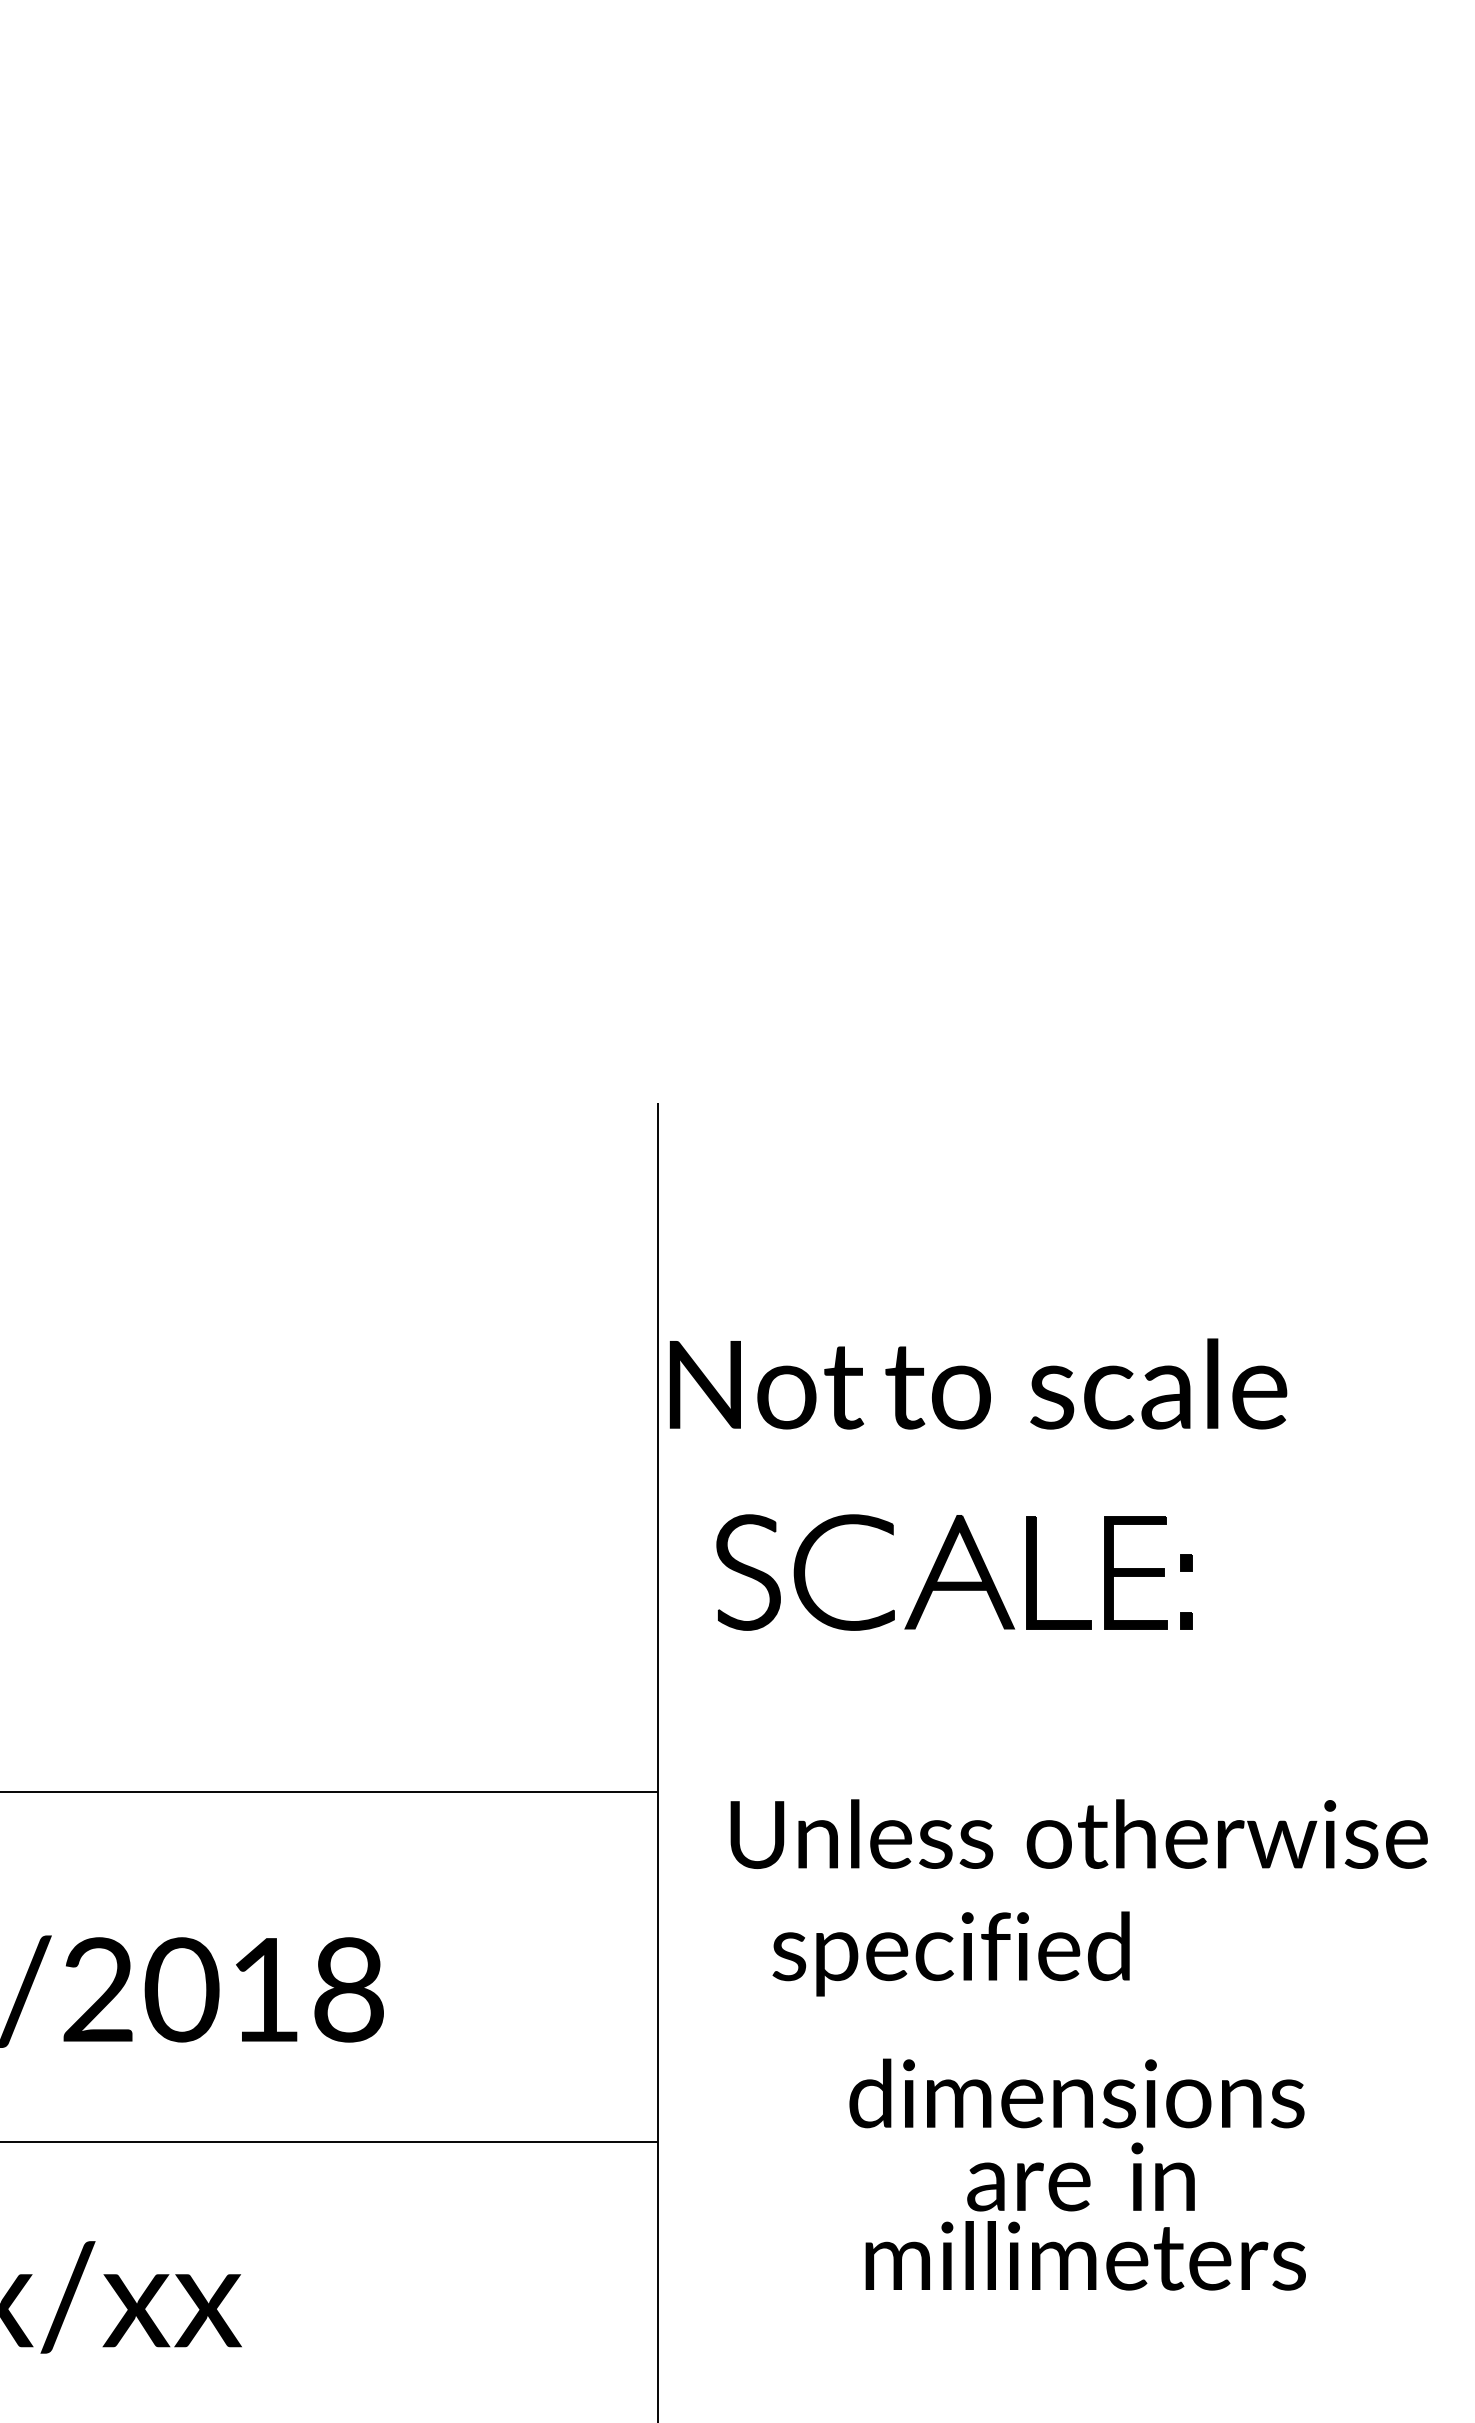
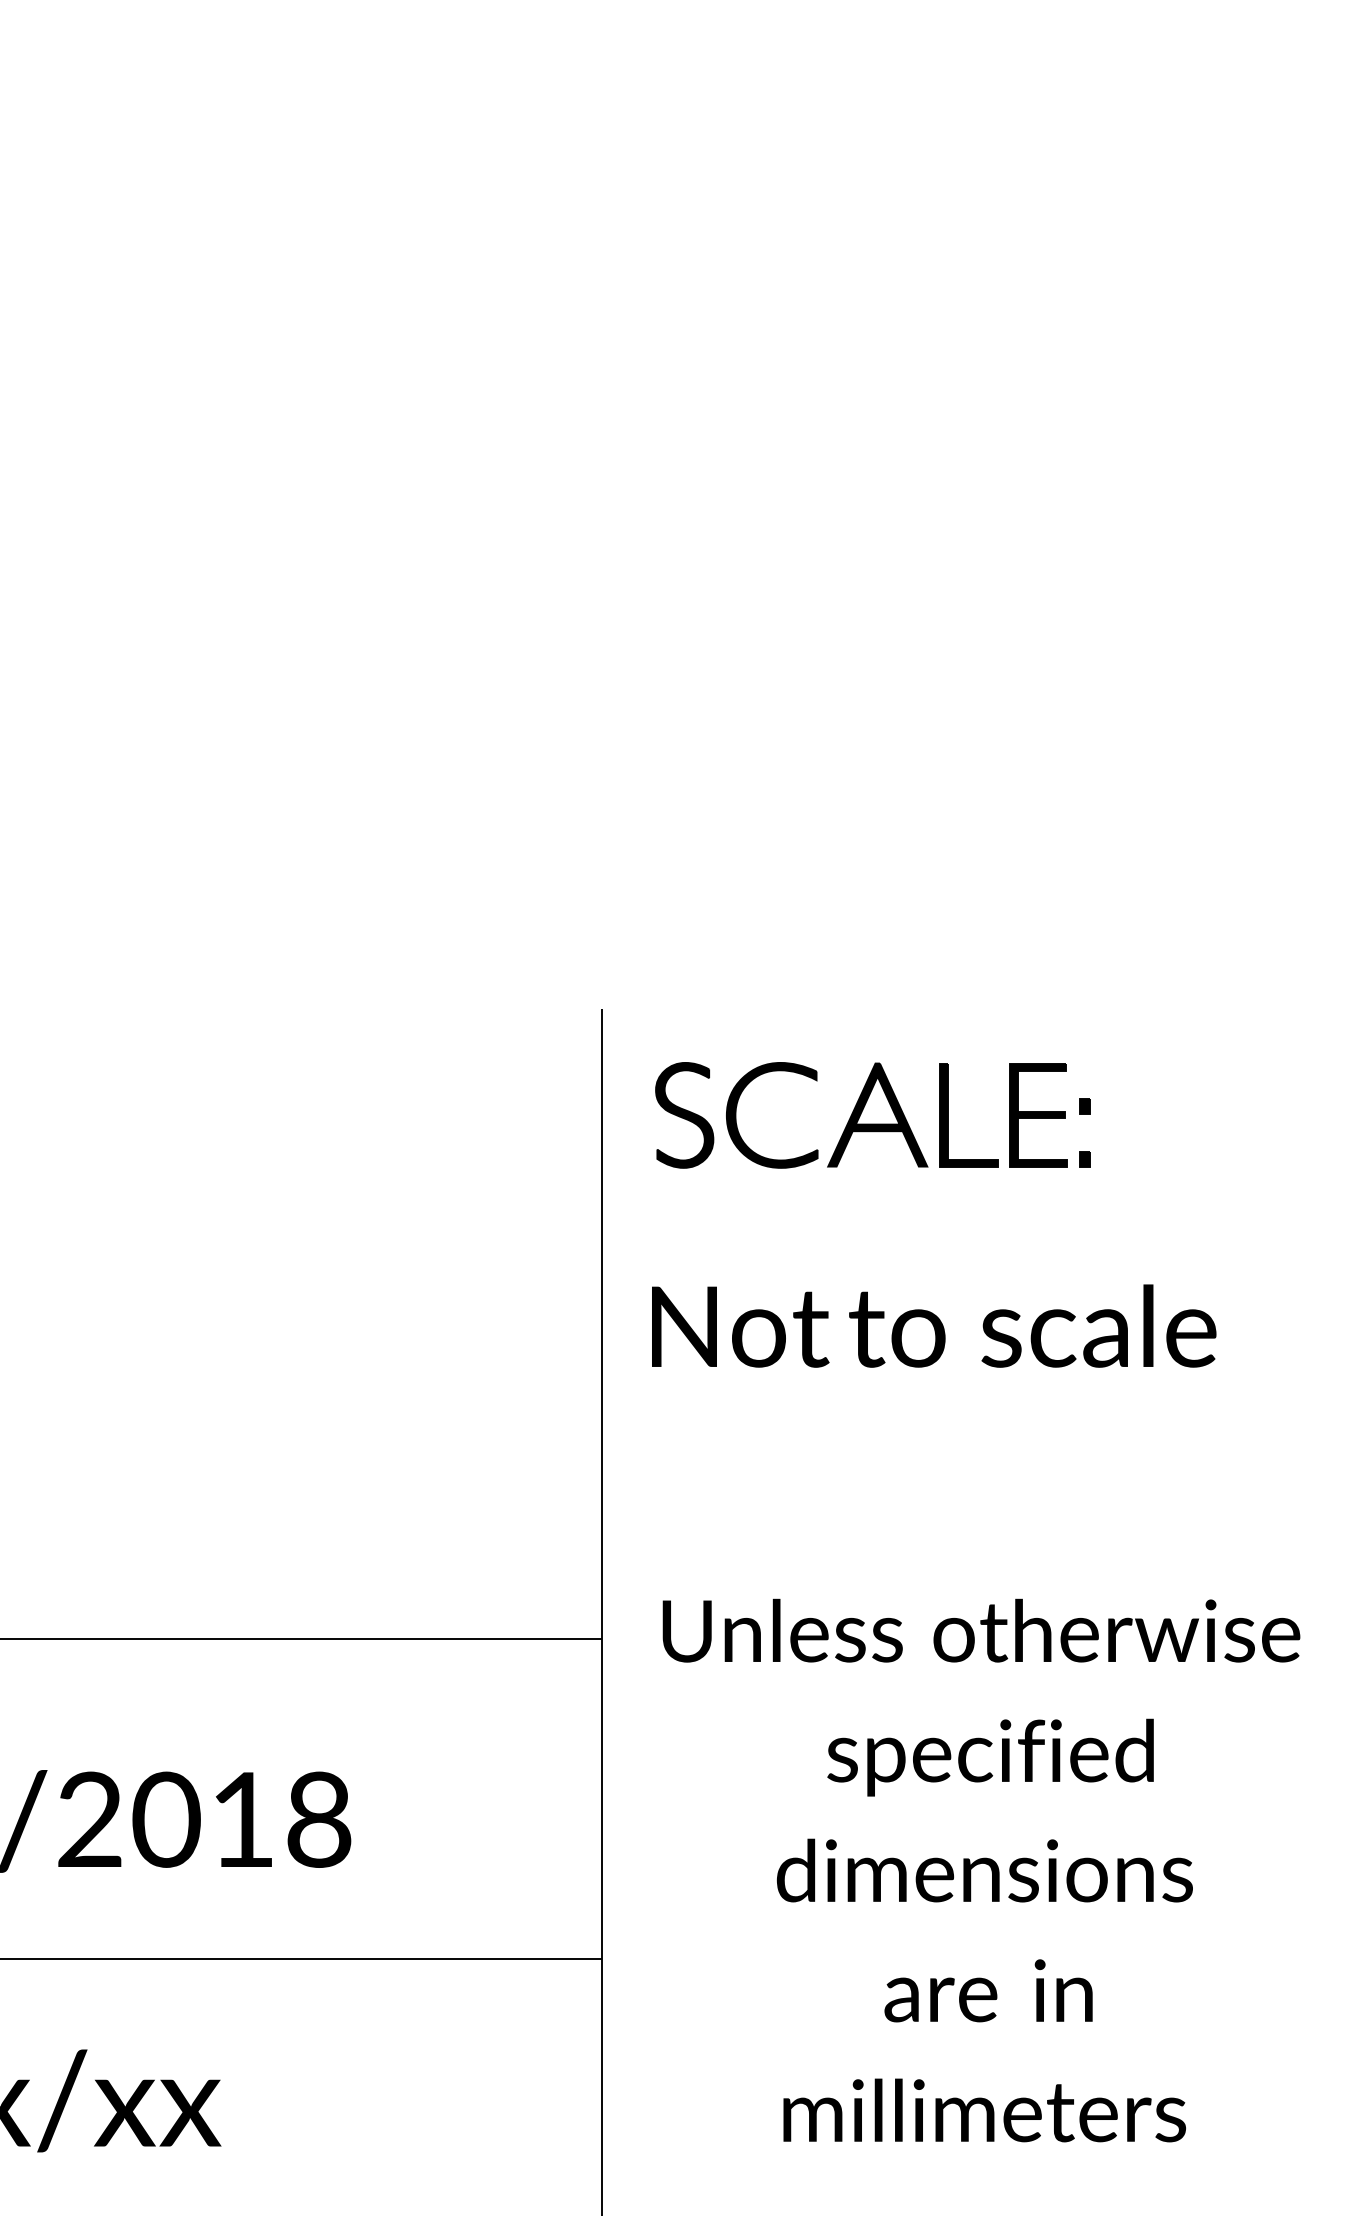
text: (978, 1383) -> (934, 1325), moved
part: (954, 1572) -> (872, 1115), moved
text: (1078, 1833) -> (980, 1630), moved
text: (950, 1953) -> (989, 1757), moved
text: (1076, 2093) -> (984, 1870), moved
text: (1085, 2255) -> (984, 2110), moved

